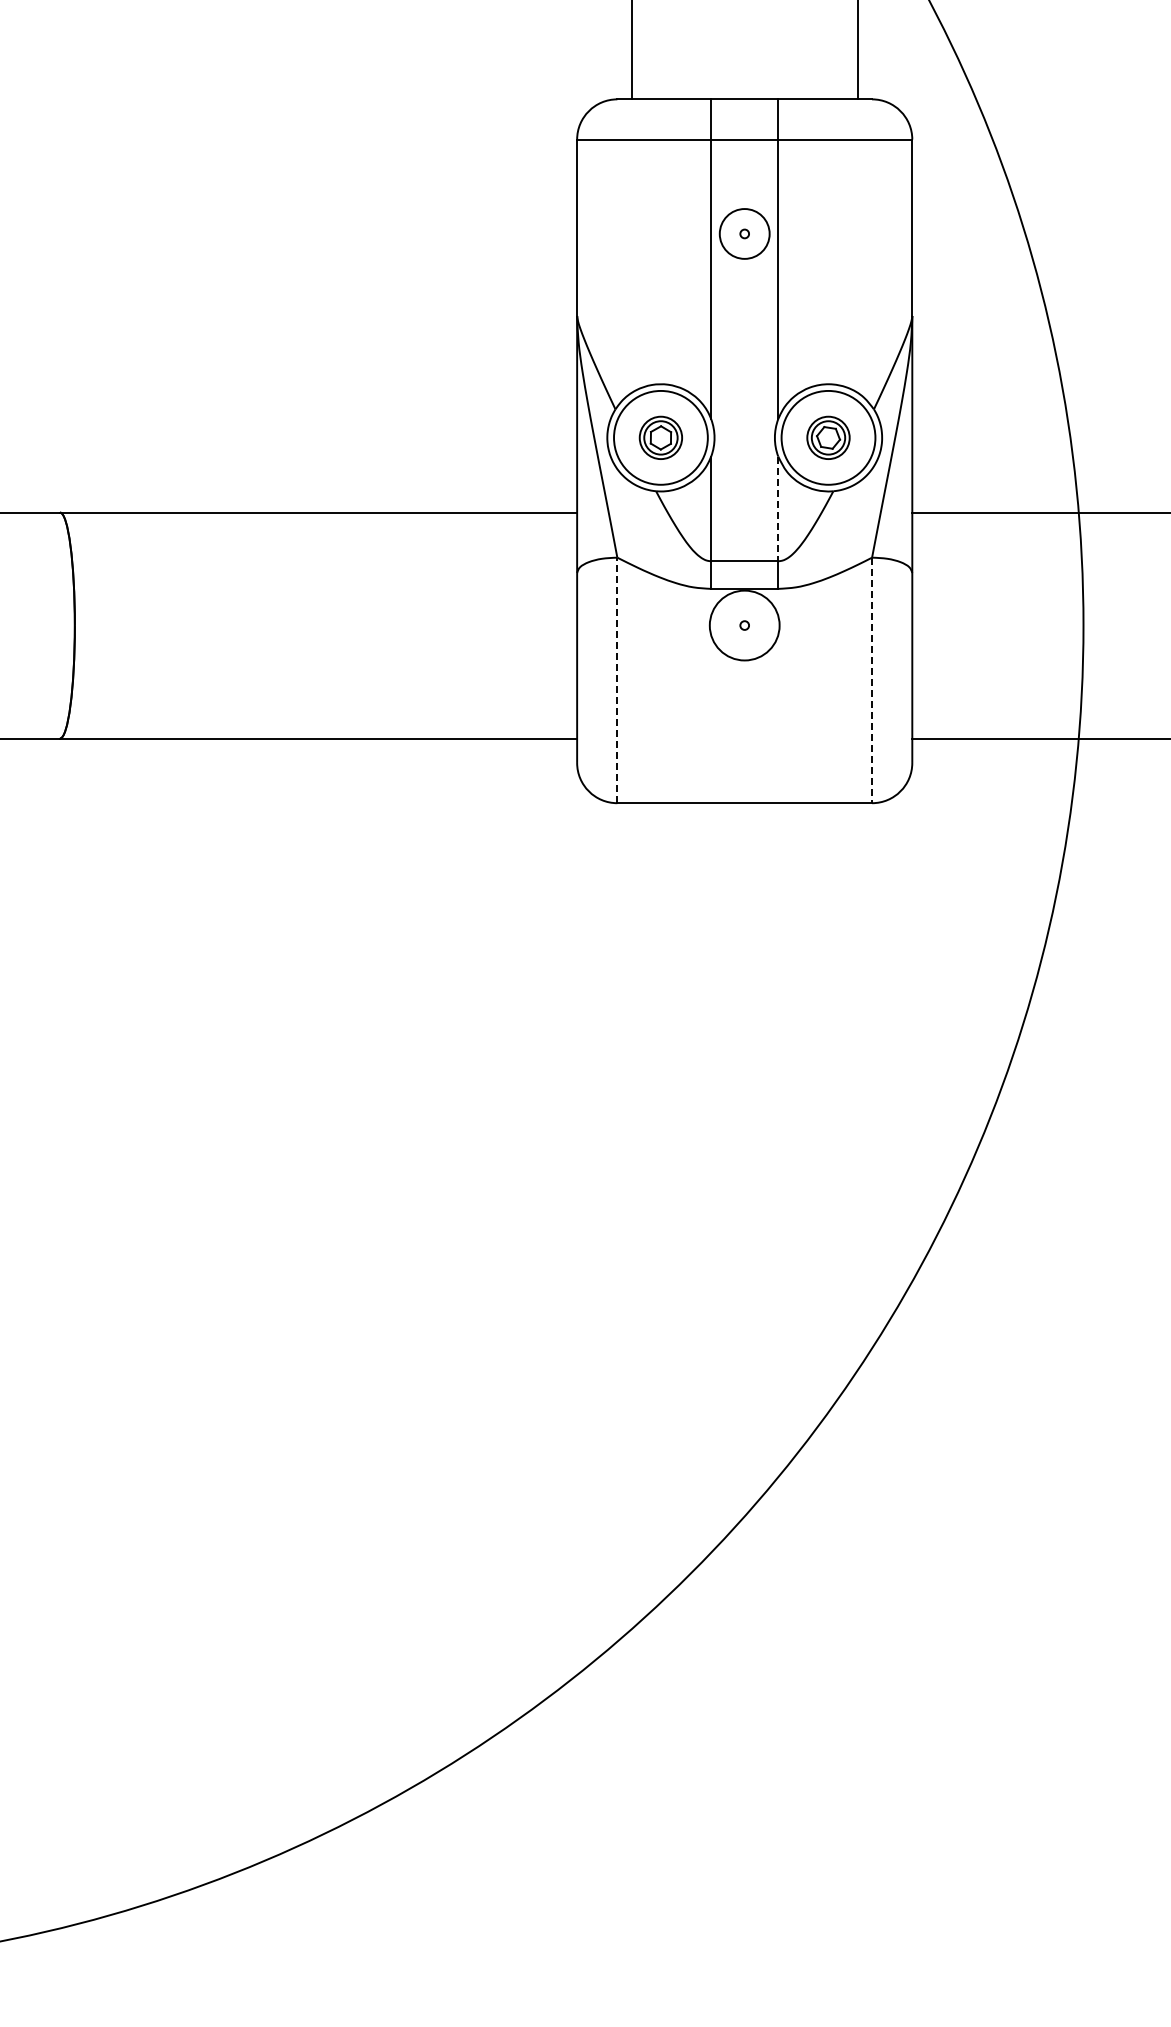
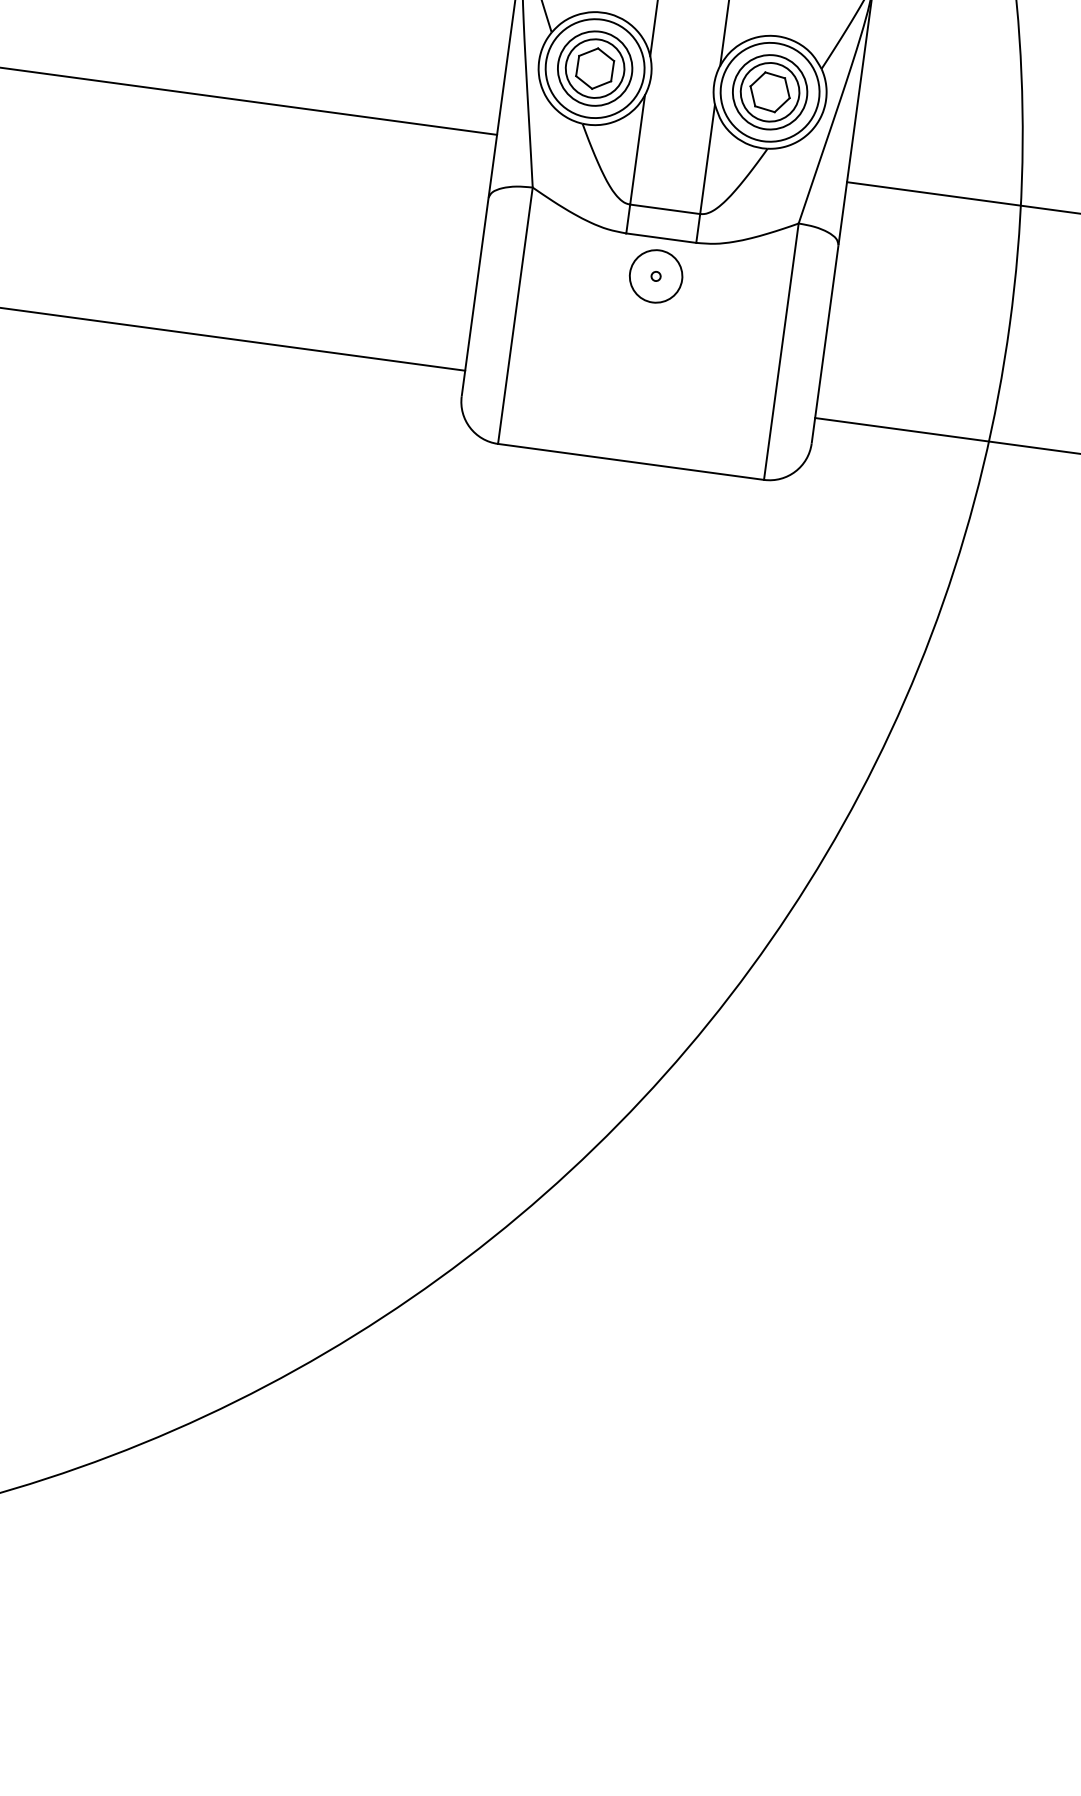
part: (660, 437) -> (594, 68), size x1.67
part: (828, 437) -> (770, 91), size x1.67
line: (778, 509) -> (707, 160), dashed -> solid
circle: (744, 625) -> (655, 276), size x0.71
line: (617, 680) -> (515, 315), dashed -> solid
line: (872, 680) -> (781, 351), dashed -> solid

